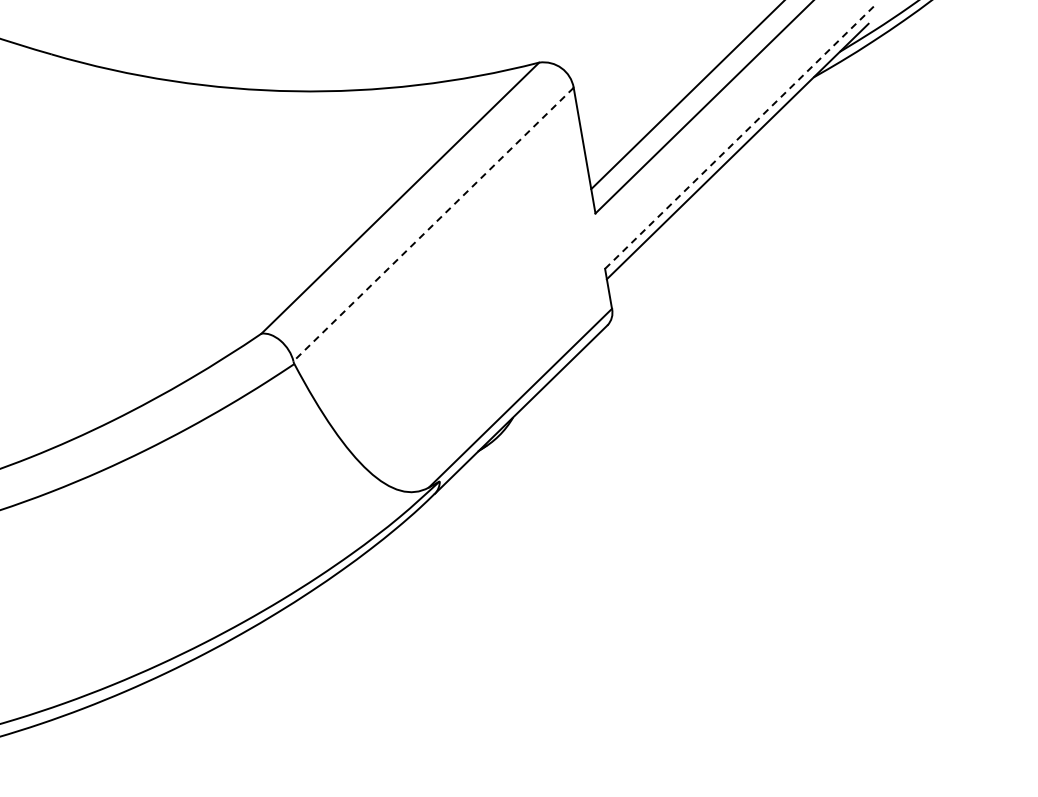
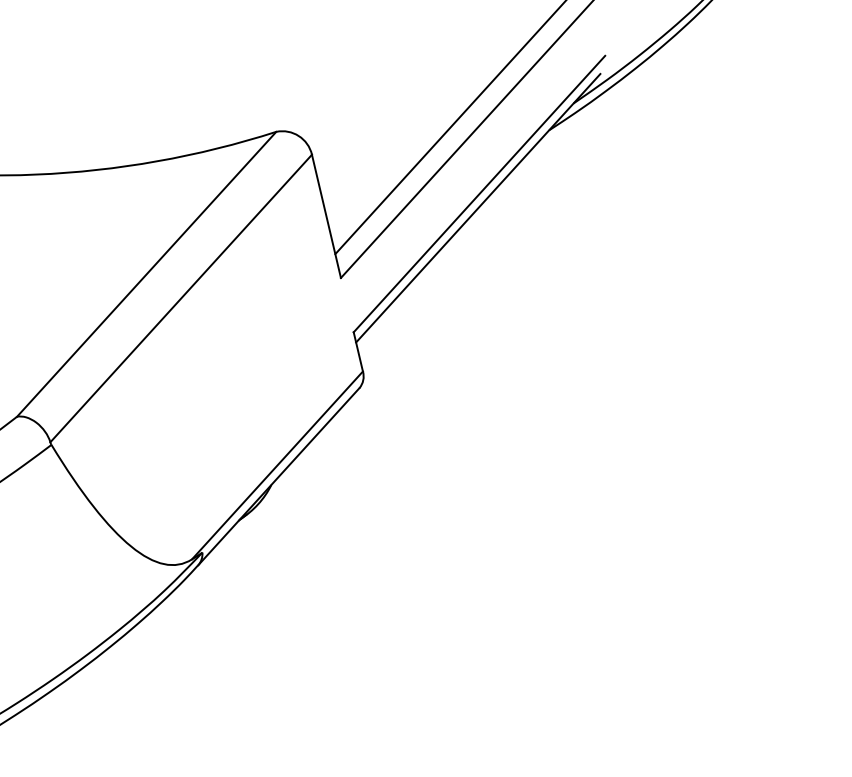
line: (740, 137) -> (480, 194), dashed -> solid
line: (433, 224) -> (181, 298), dashed -> solid

